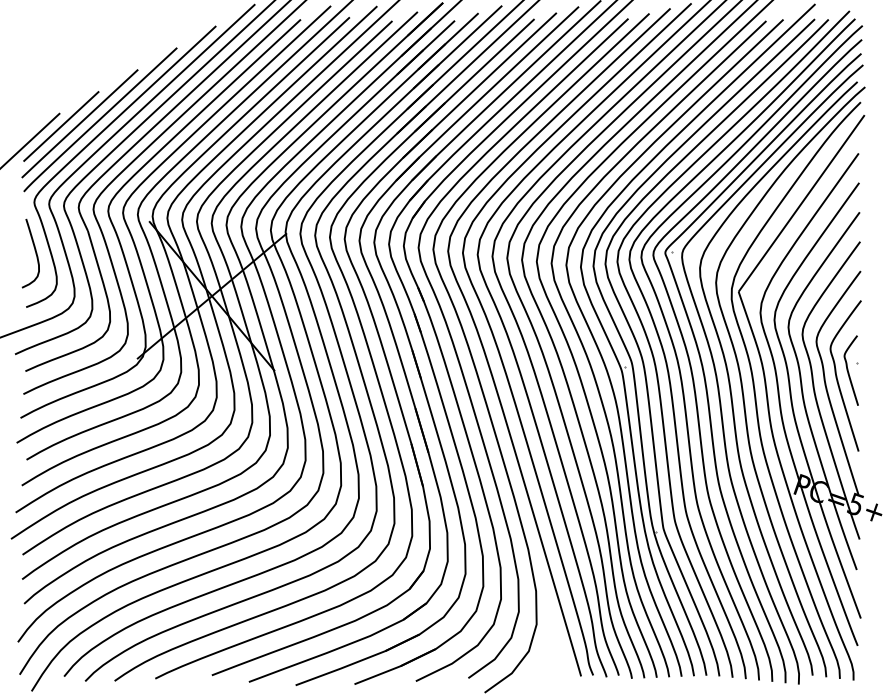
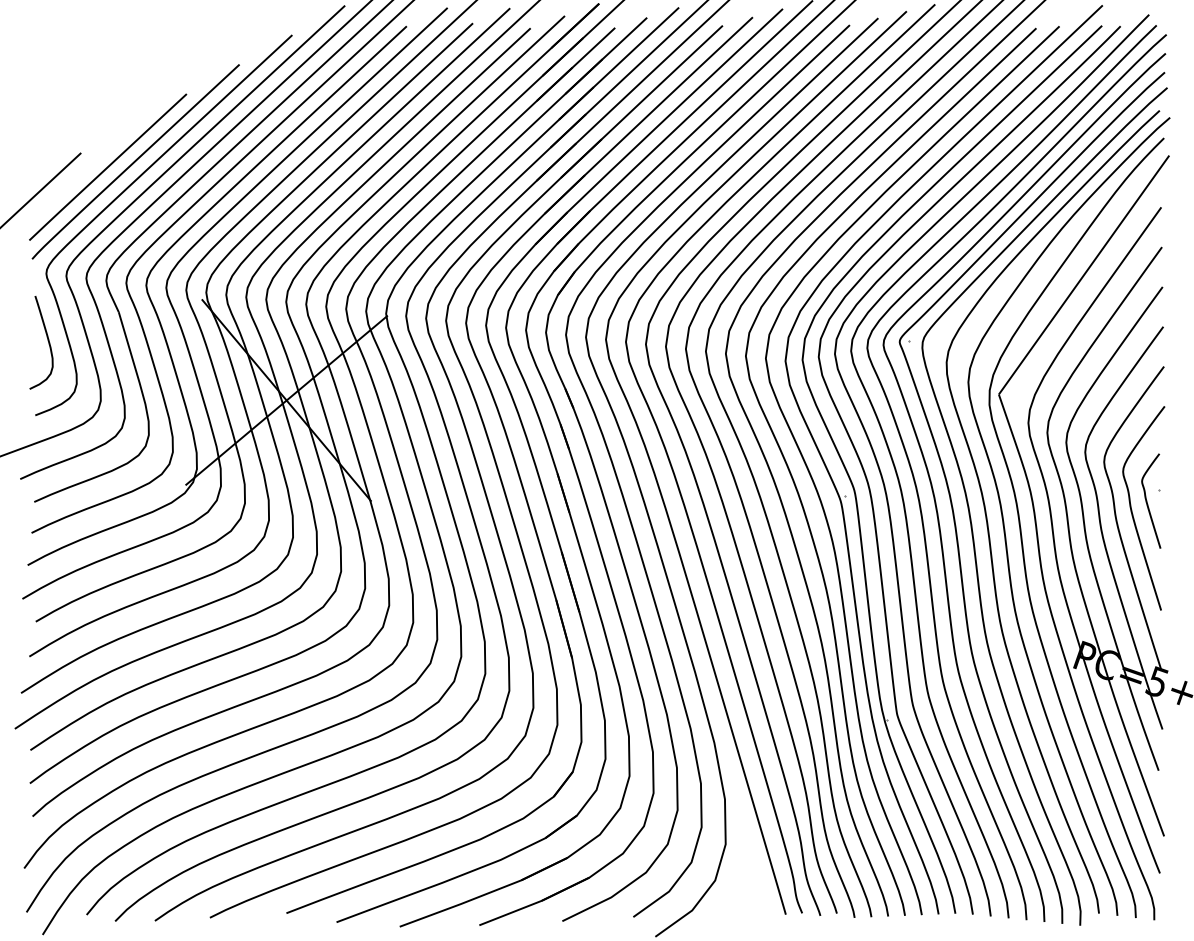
line: (61, 126) -> (82, 170), removed

